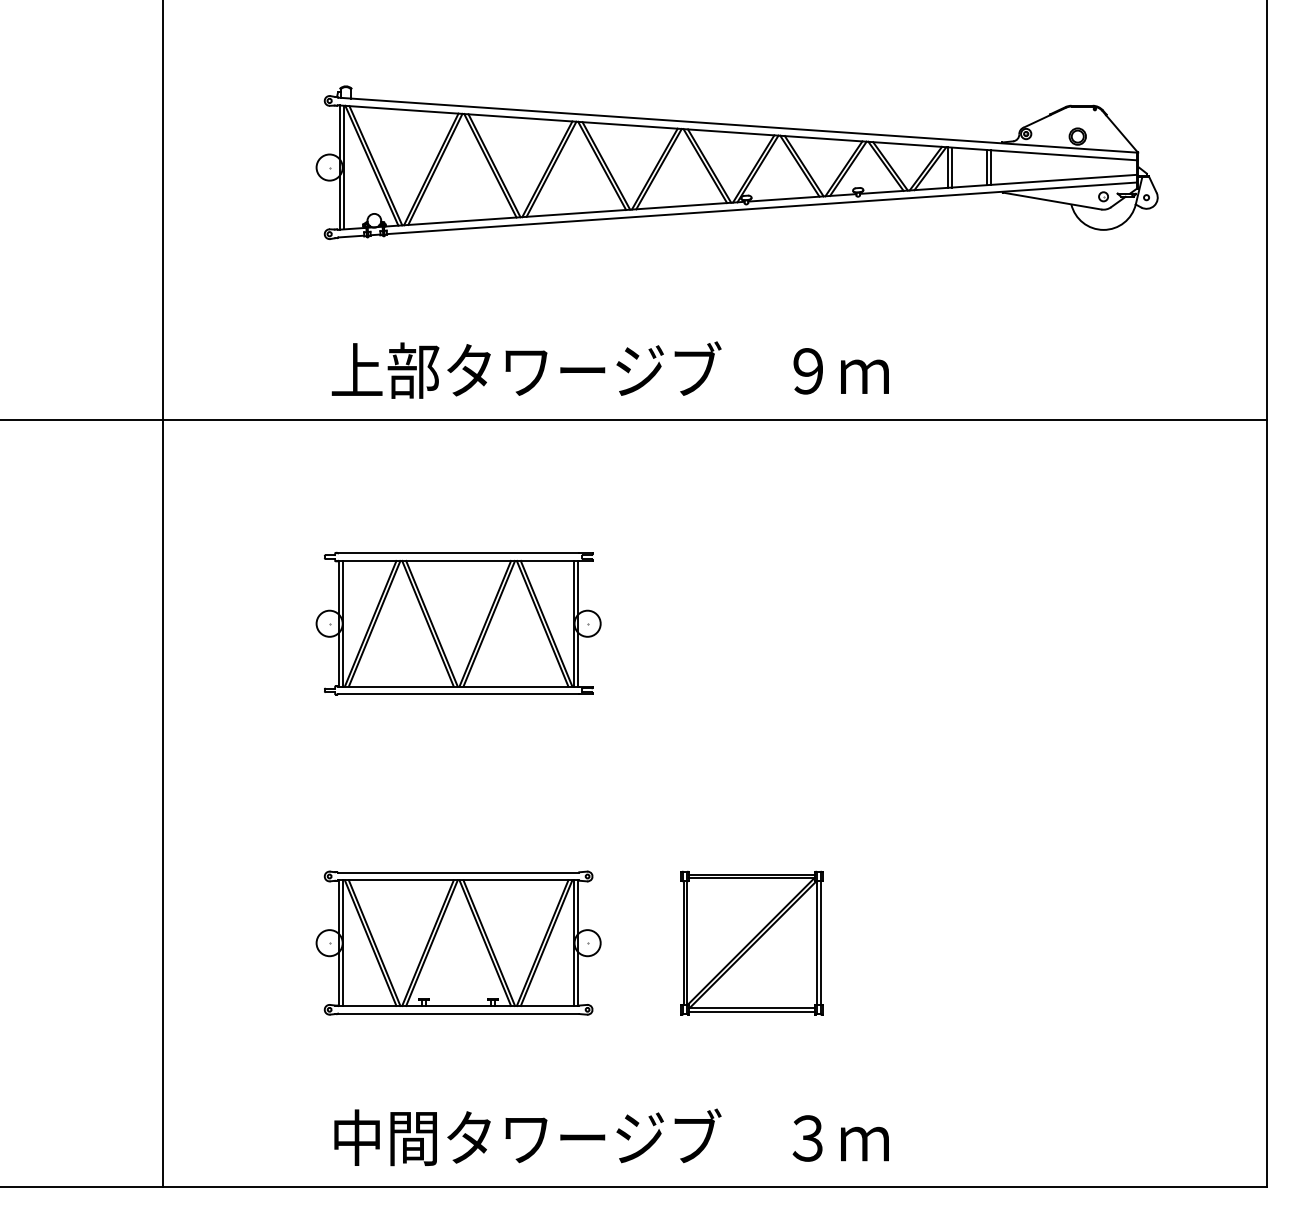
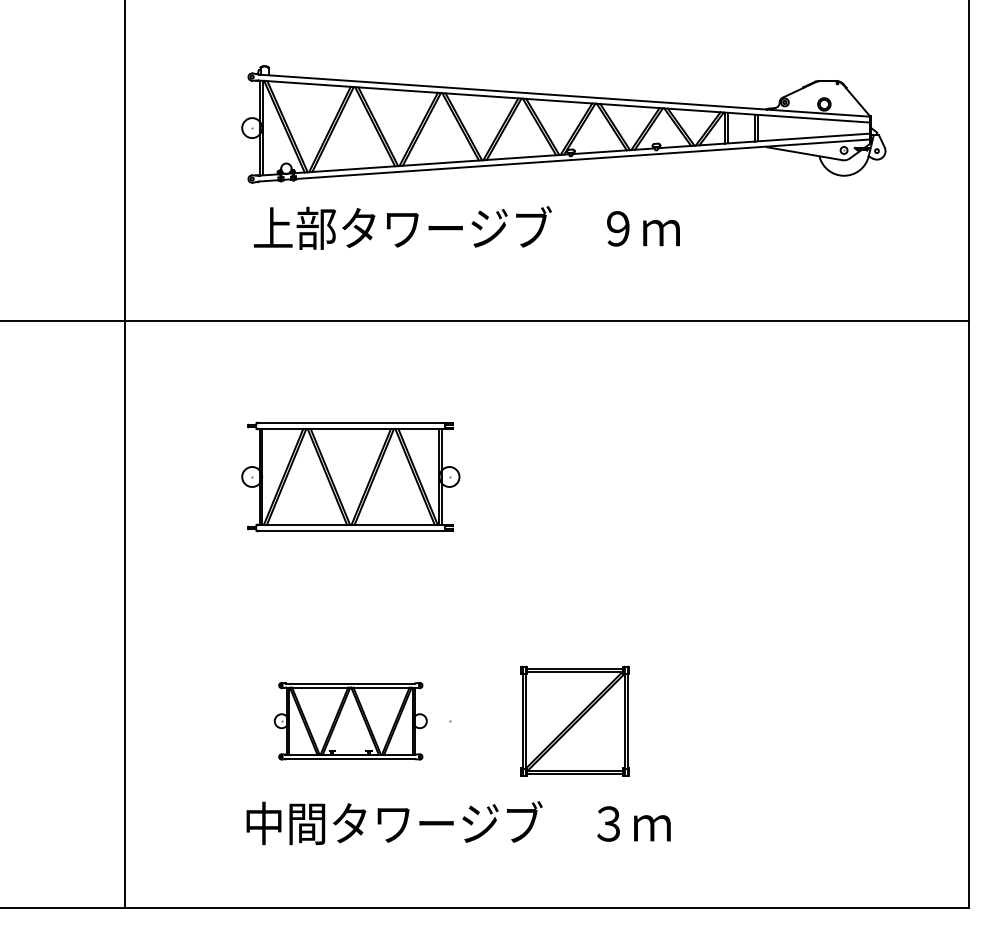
text: (609, 369) -> (466, 227), moved
part: (458, 942) -> (350, 720), size x0.7
text: (611, 1137) -> (458, 823), moved

